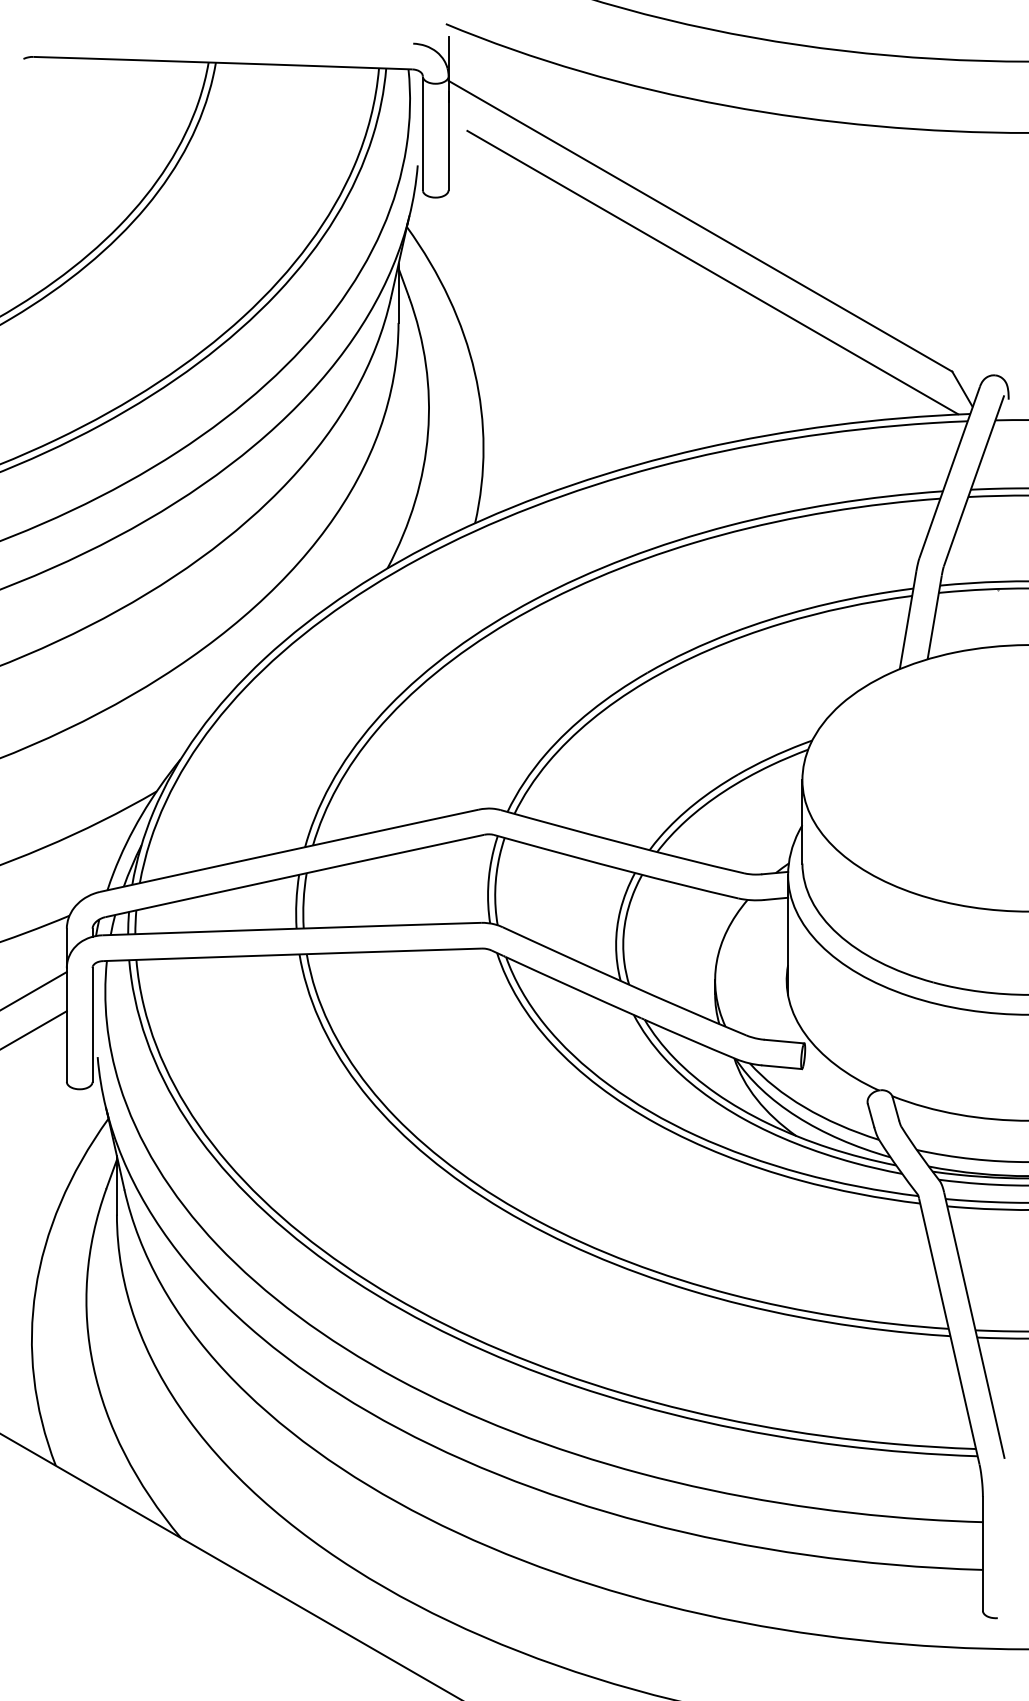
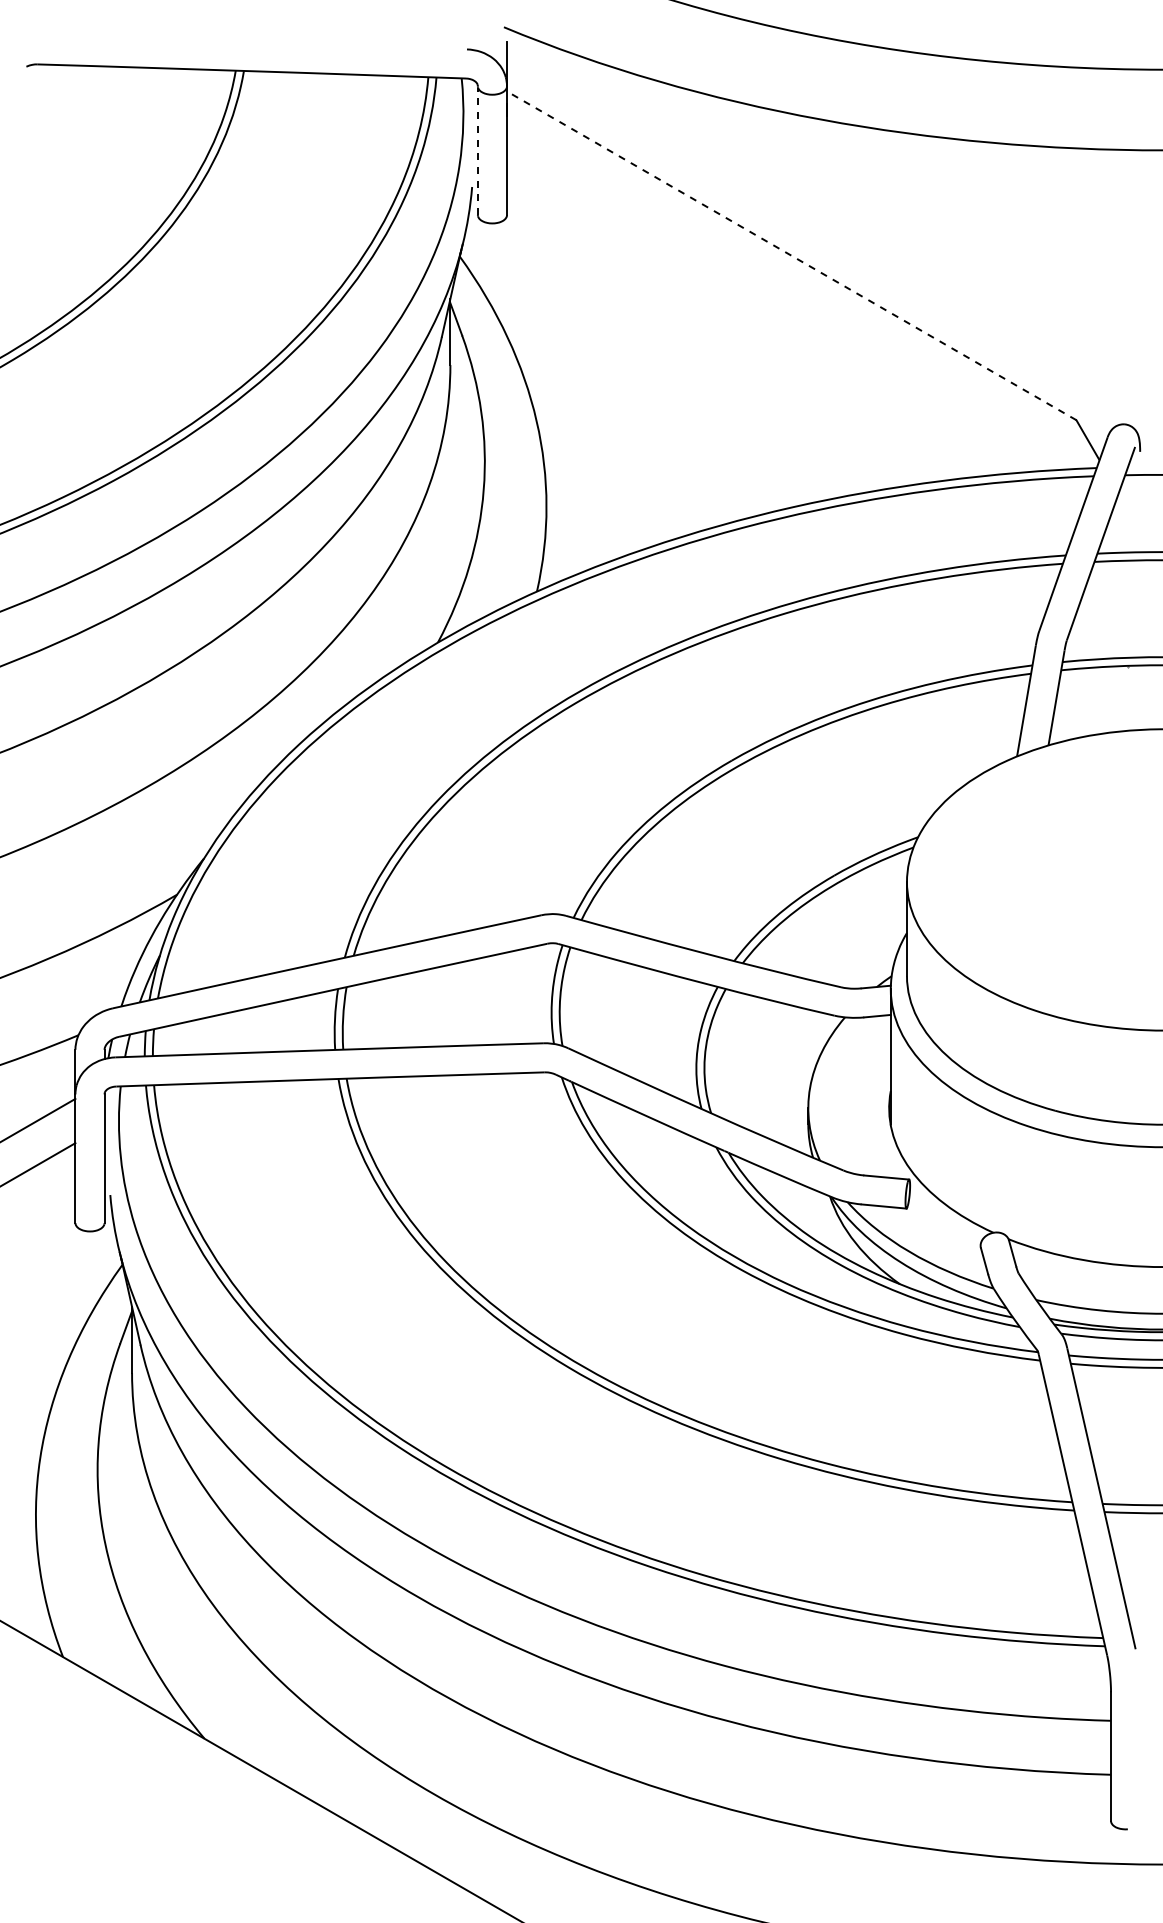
line: (422, 133) -> (477, 151), solid -> dashed
line: (700, 225) -> (791, 255), solid -> dashed
line: (712, 272) -> (805, 308), removed

